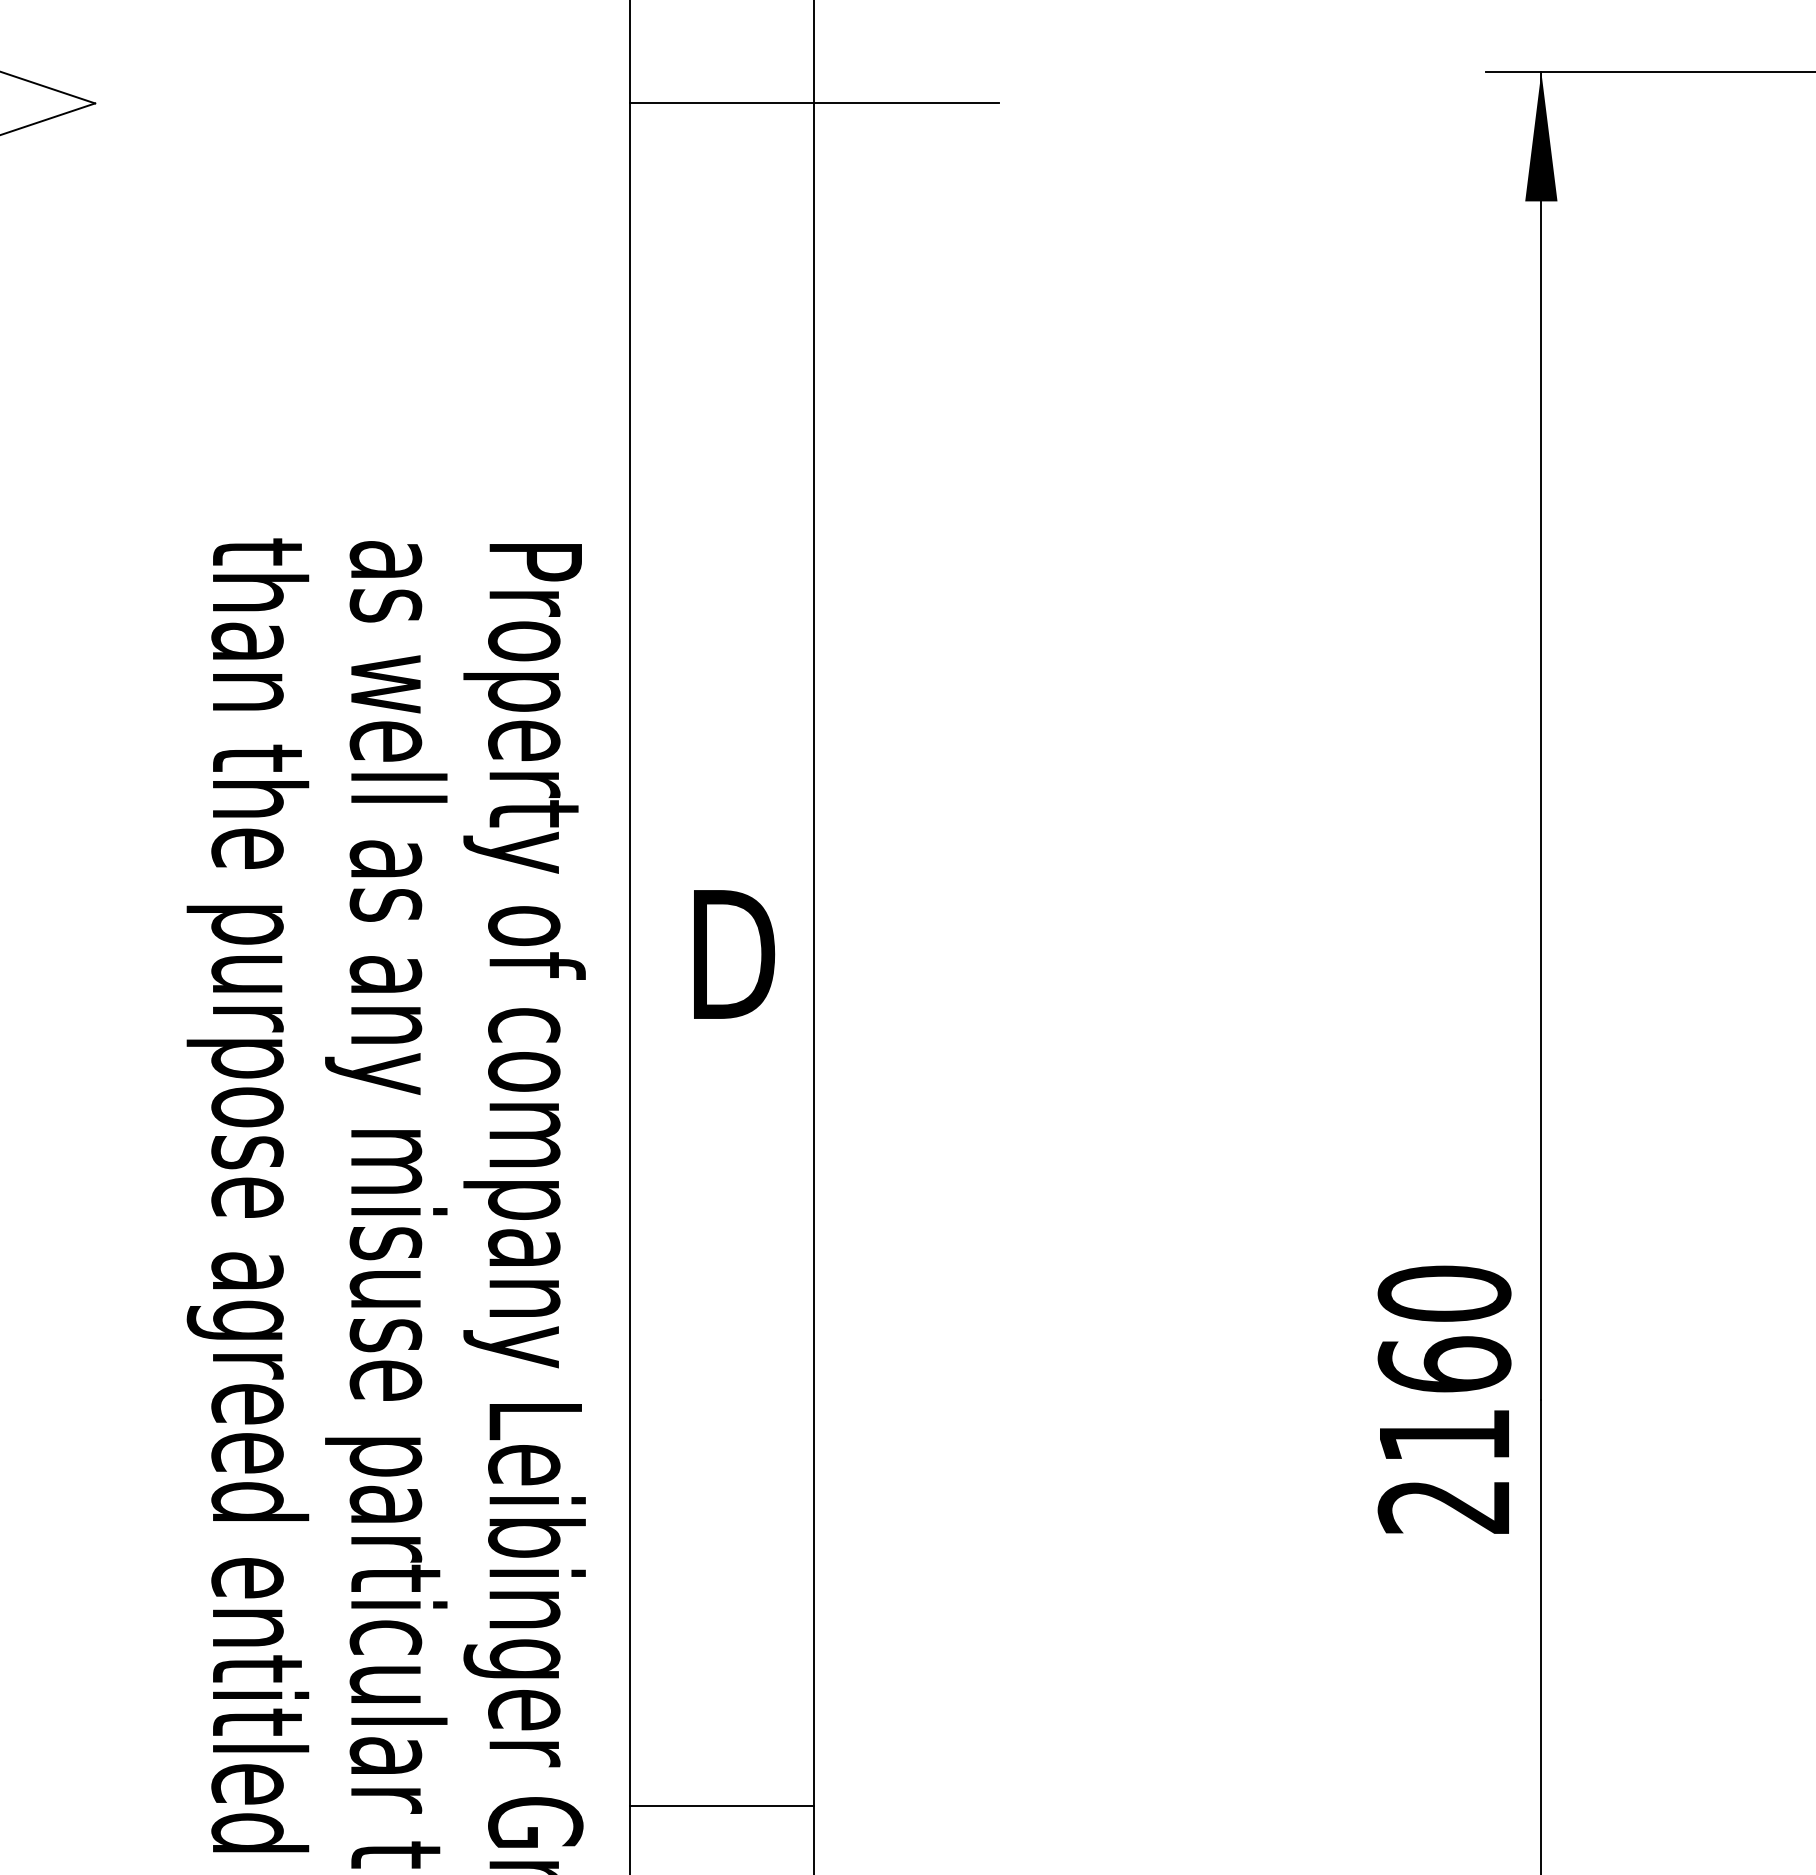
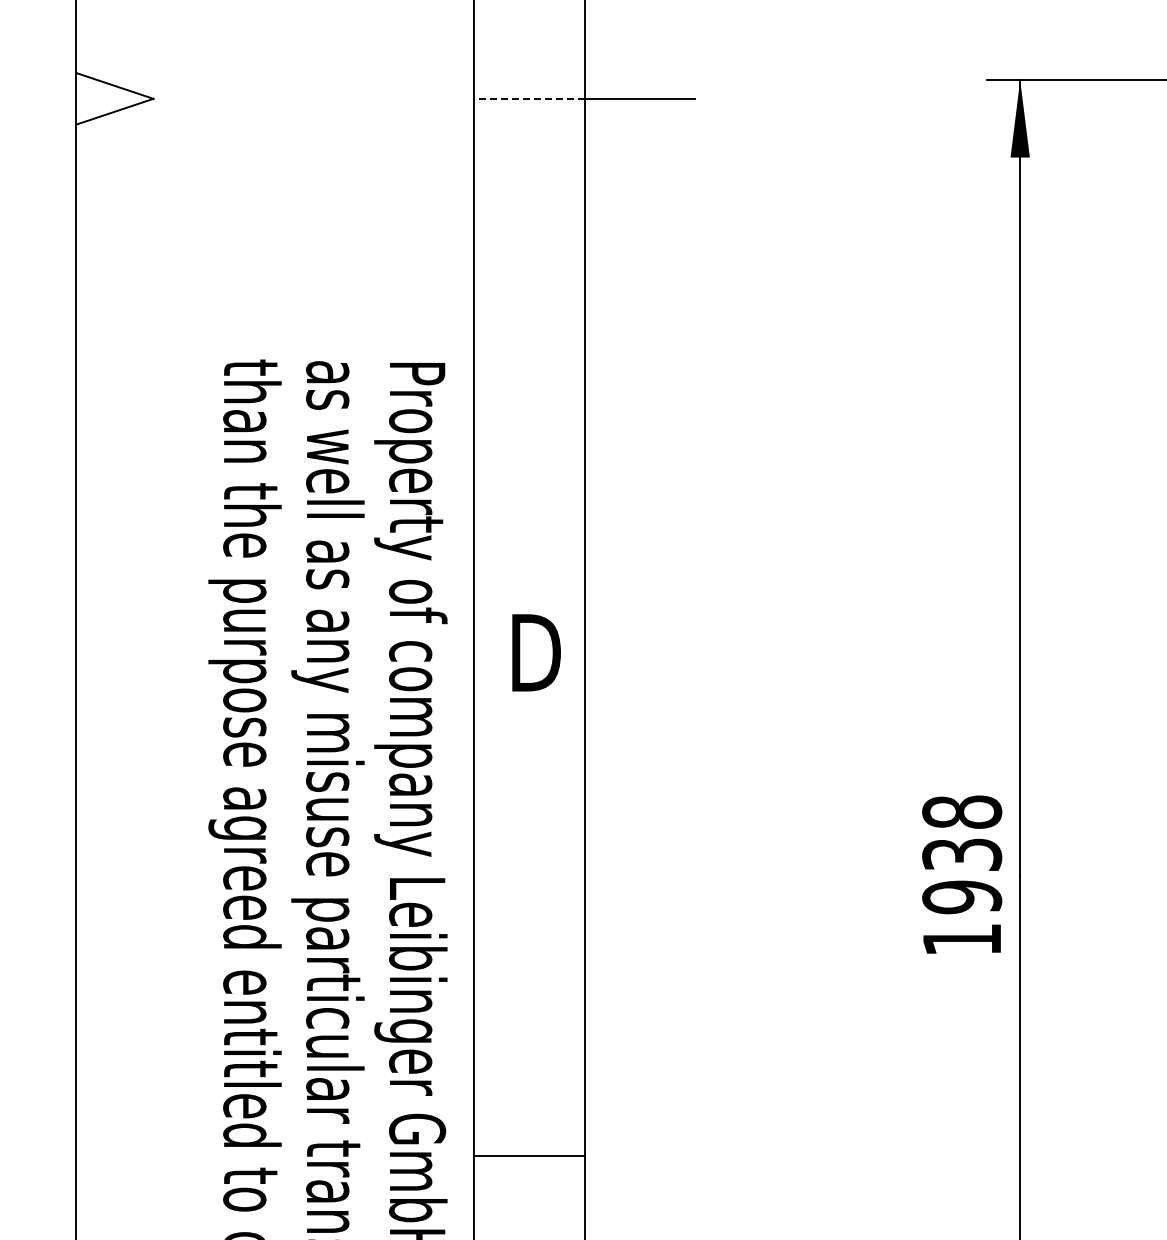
line: (720, 102) -> (528, 98), solid -> dashed
text: (734, 953) -> (536, 652), moved
text: (1445, 1399) -> (962, 875), 2160 -> 1938
line: (722, 1806) -> (529, 1156), moved

